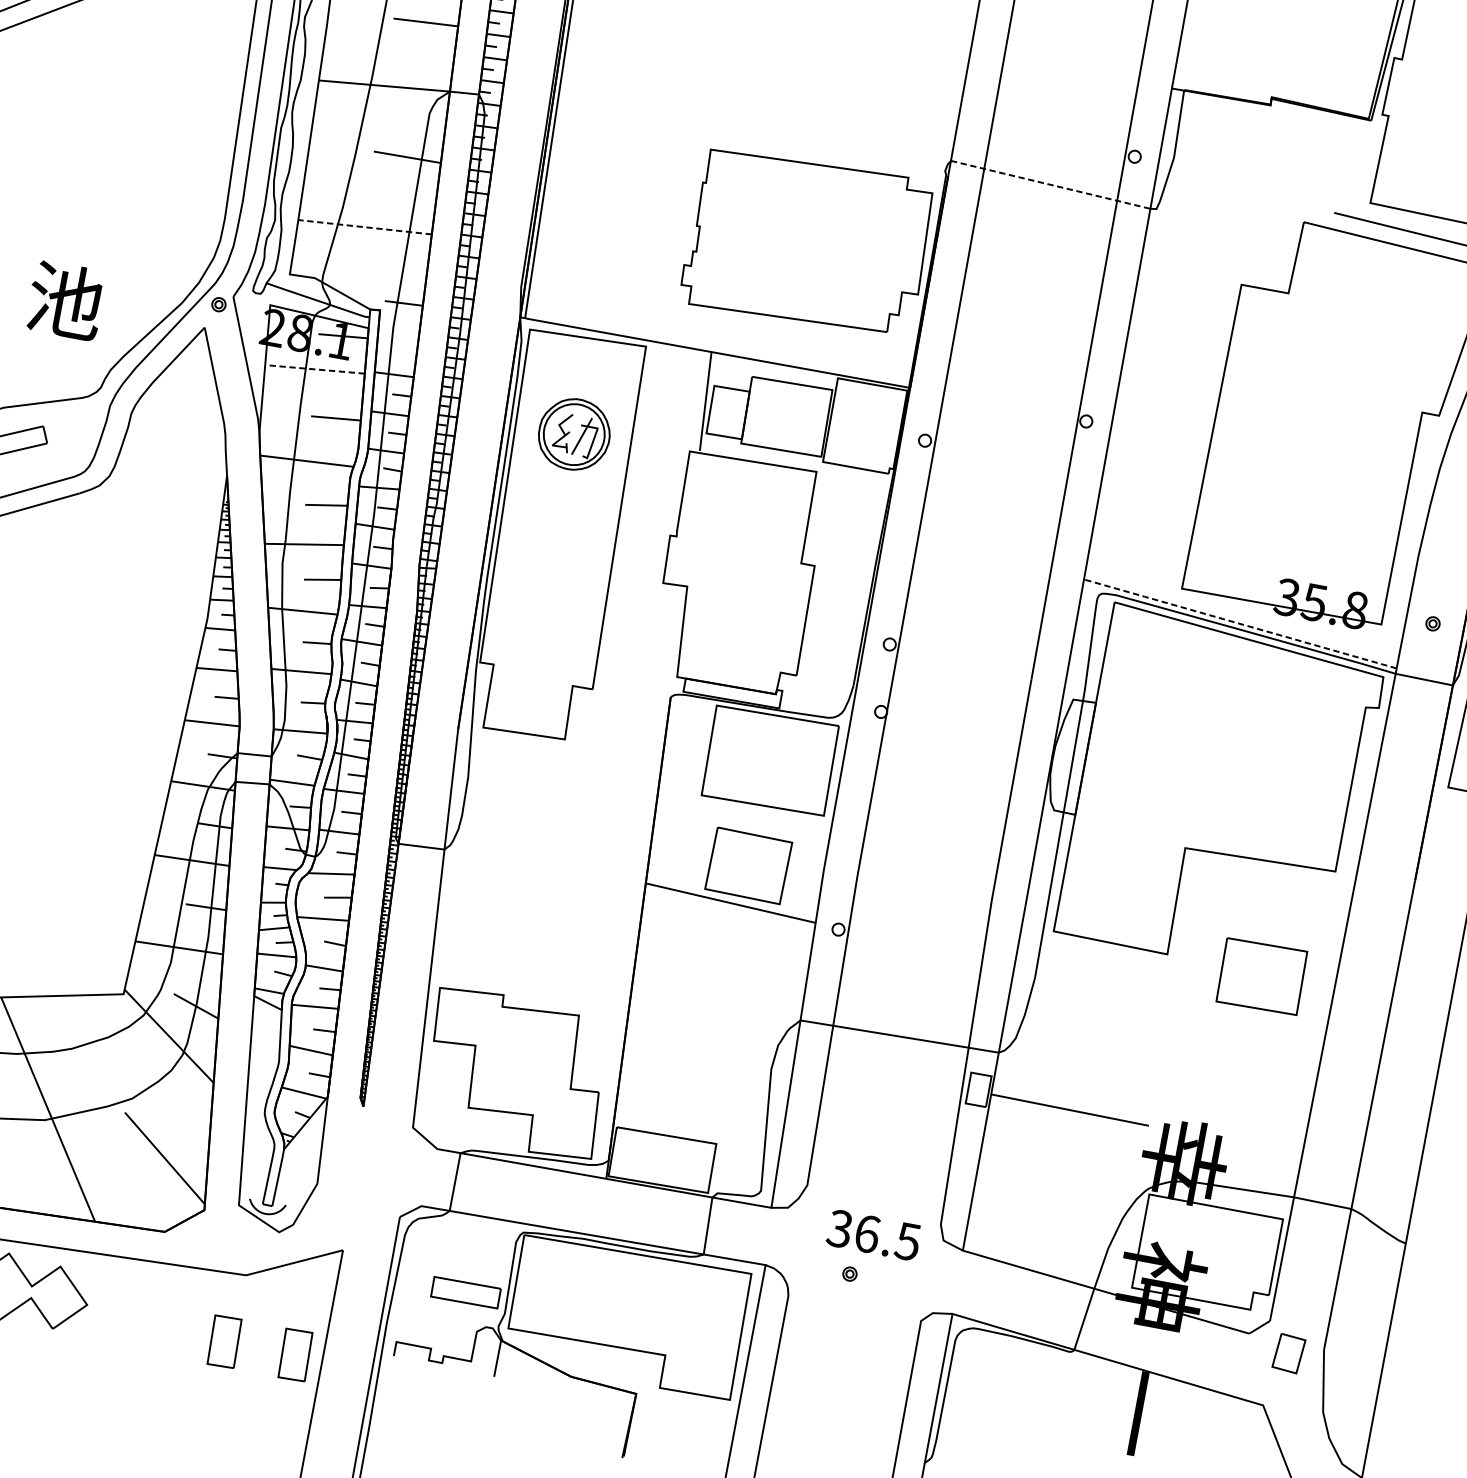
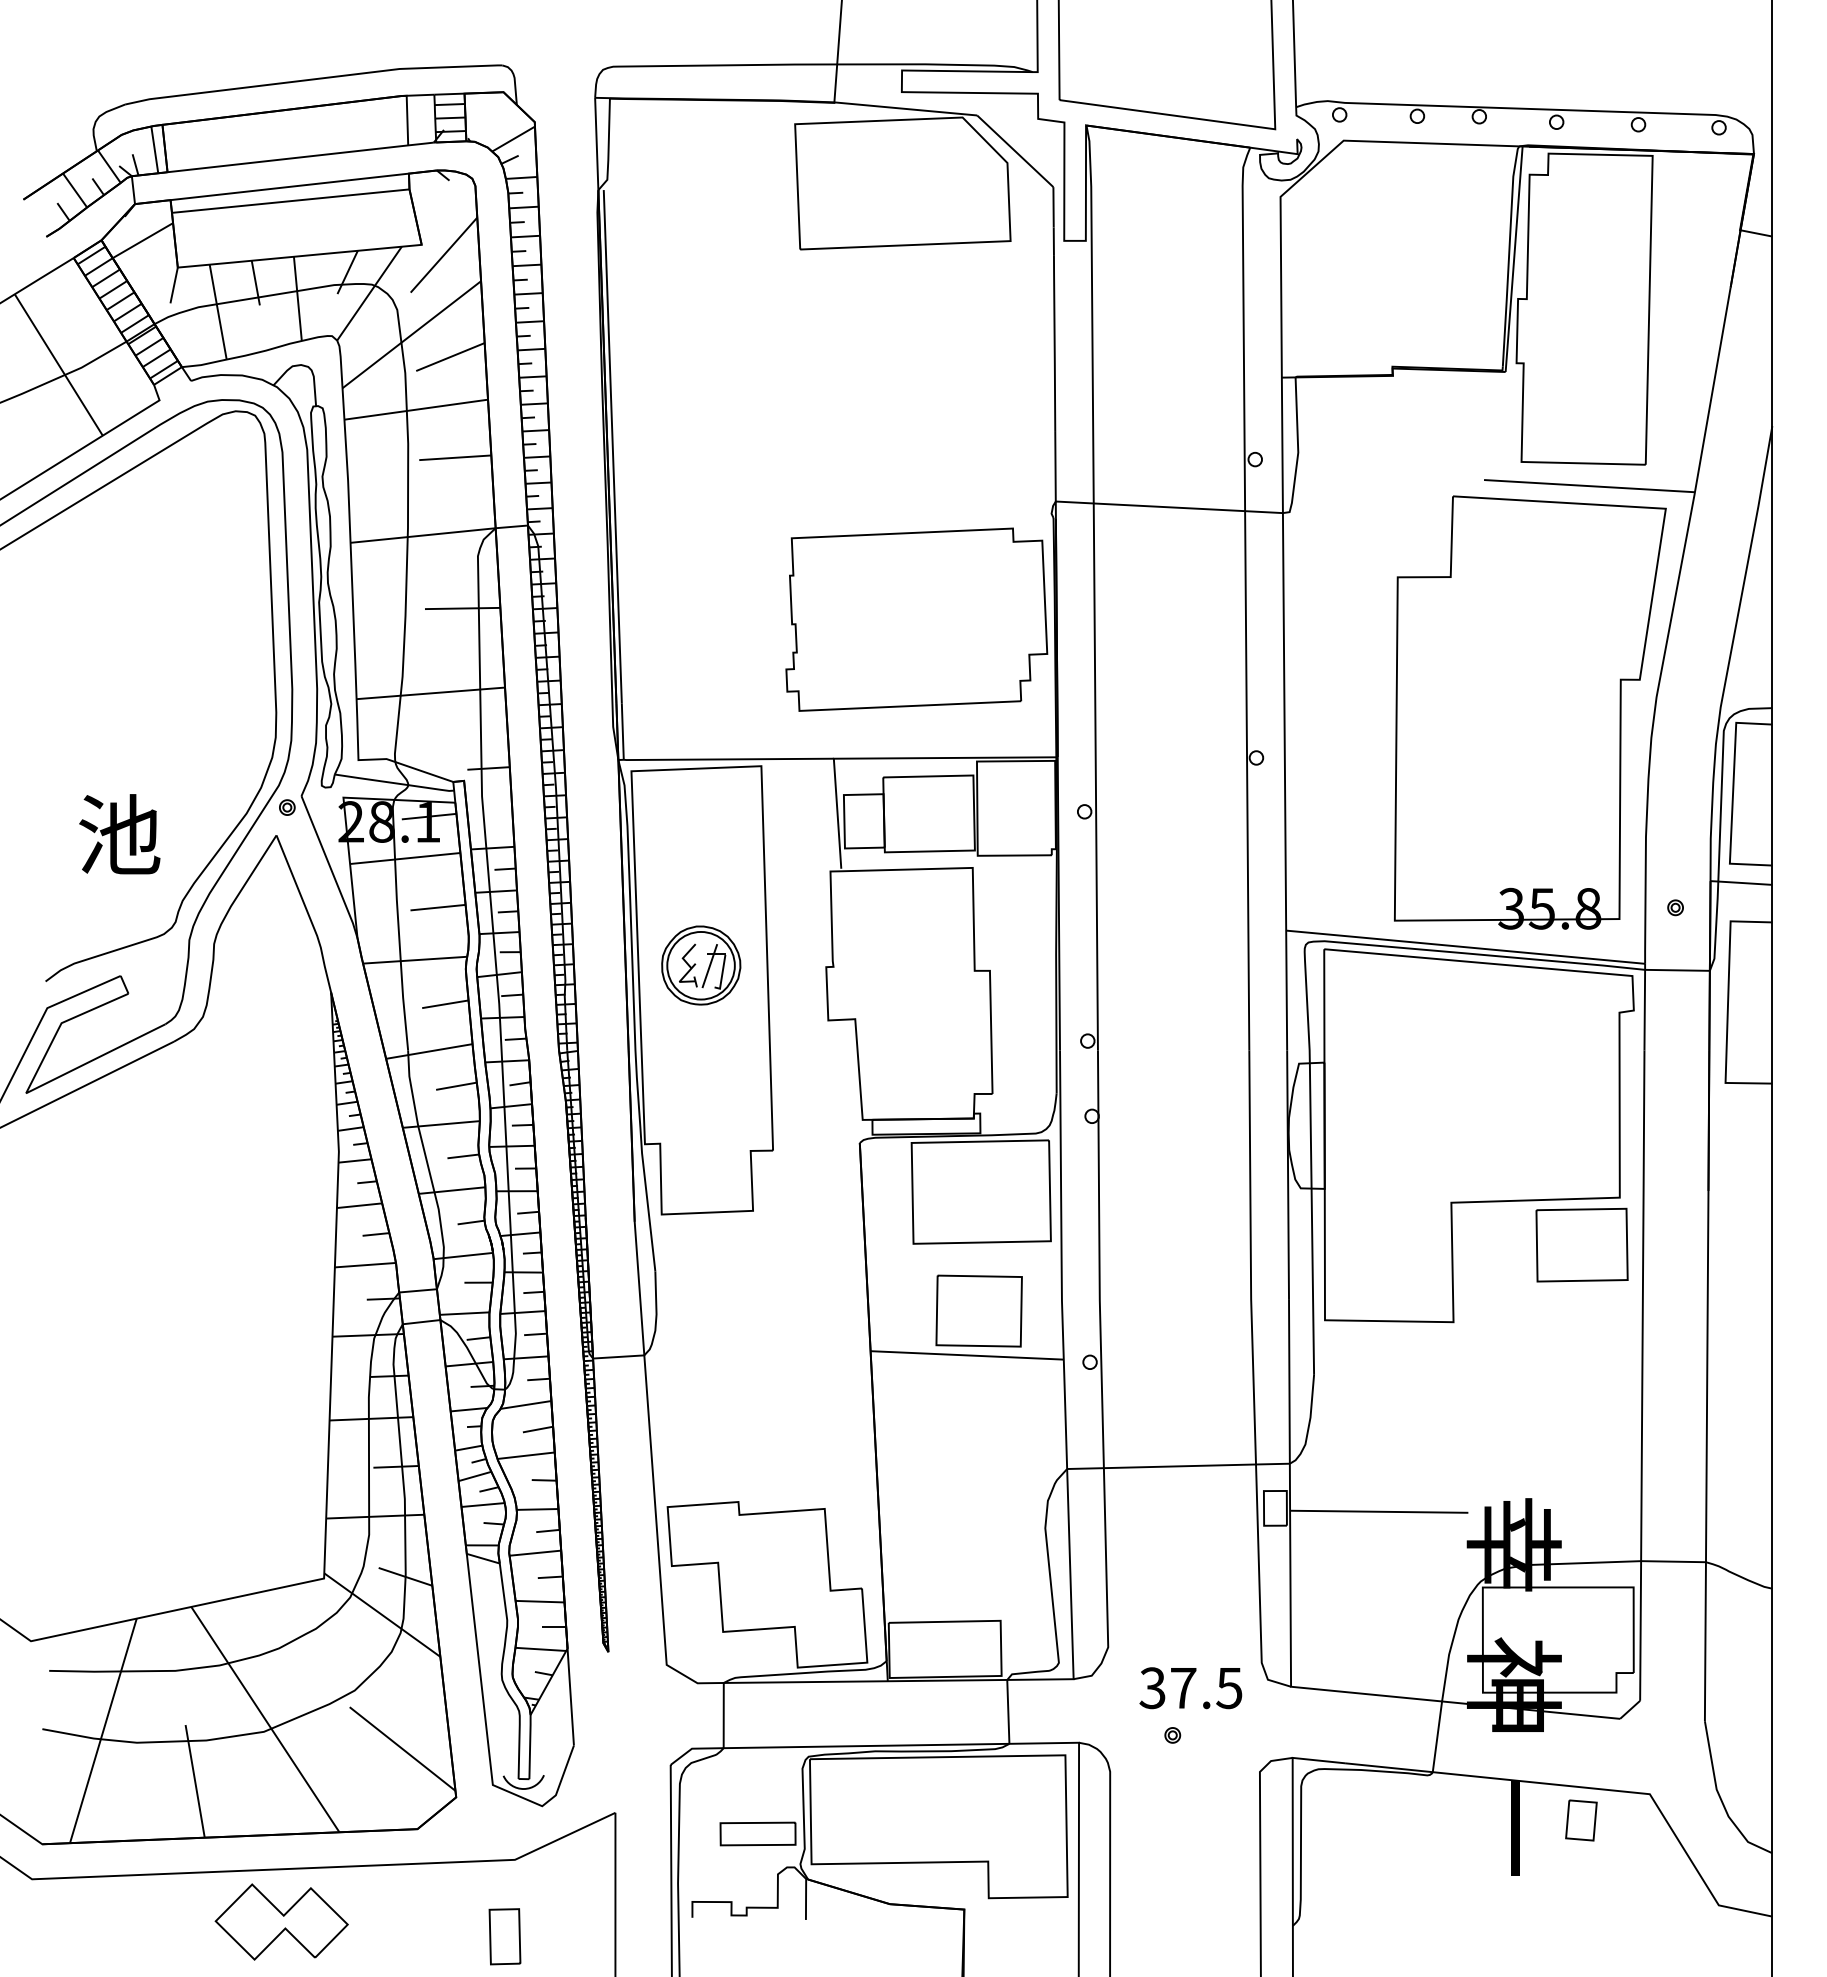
line: (1050, 185) -> (1169, 507), dashed -> solid
line: (364, 227) -> (430, 693), dashed -> solid
line: (314, 369) -> (404, 858), dashed -> solid
part: (574, 434) -> (701, 965), moved
line: (1240, 624) -> (1465, 947), dashed -> solid
part: (1261, 975) -> (1581, 1244), moved
text: (867, 1234) -> (1183, 1688), 36.5 -> 37.5
part: (1289, 1353) -> (1581, 1820), moved
part: (295, 1354) -> (584, 1936), removed

